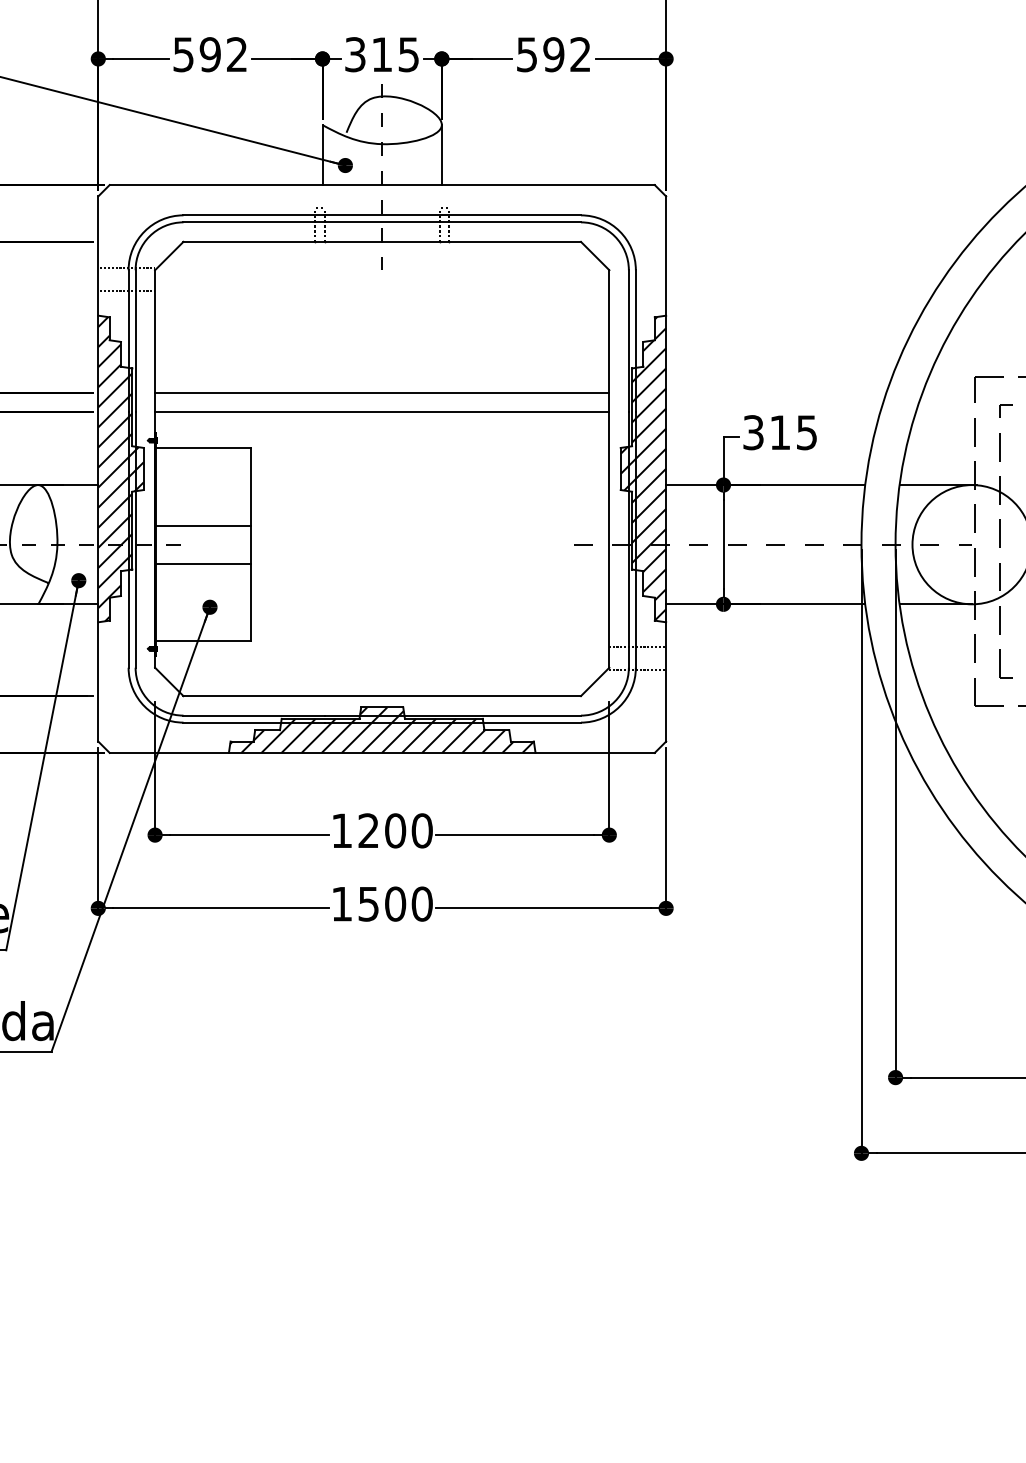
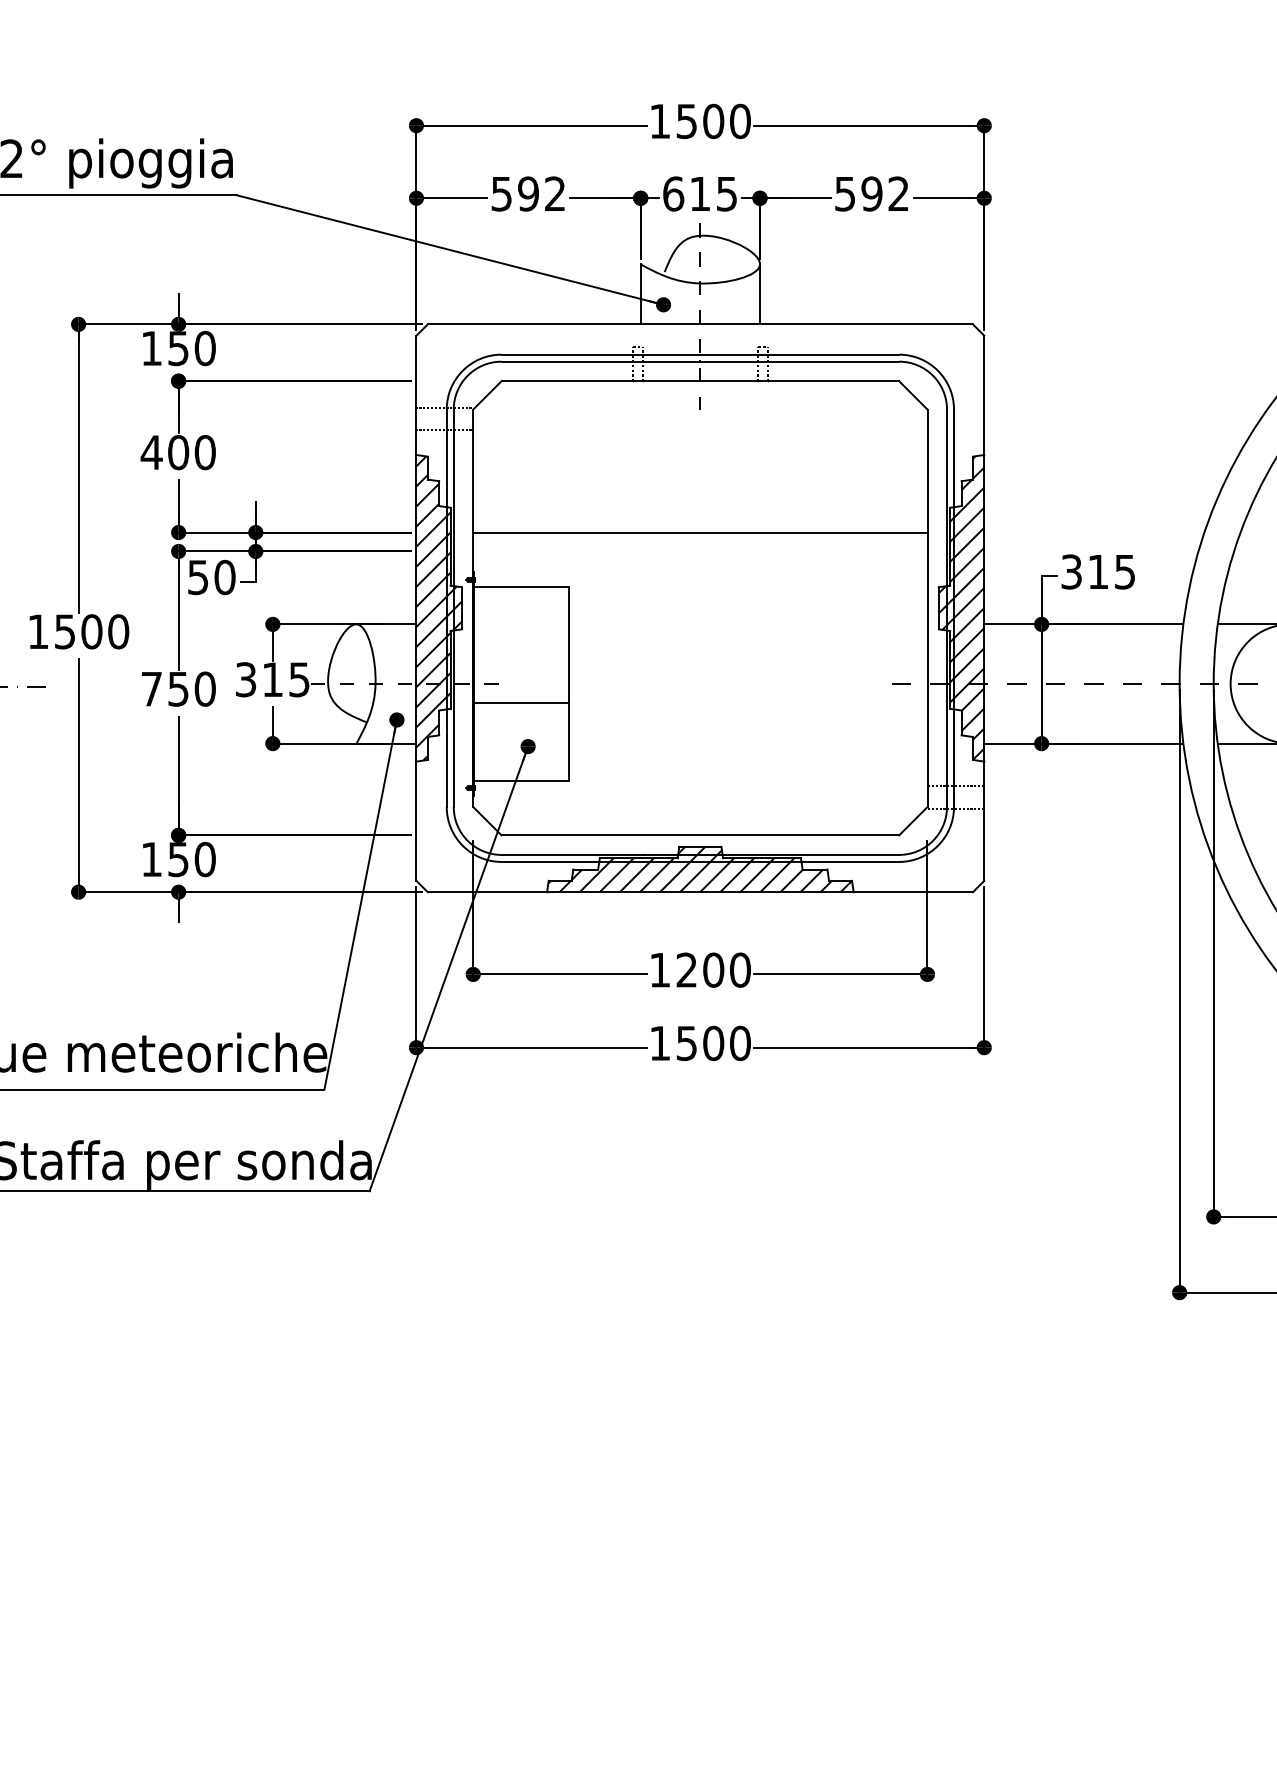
text: (355, 54) -> (673, 193), 315 -> 615
line: (382, 412) -> (700, 551), removed
line: (202, 526) -> (520, 665), removed

